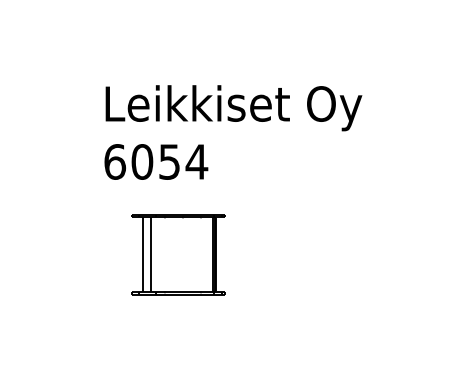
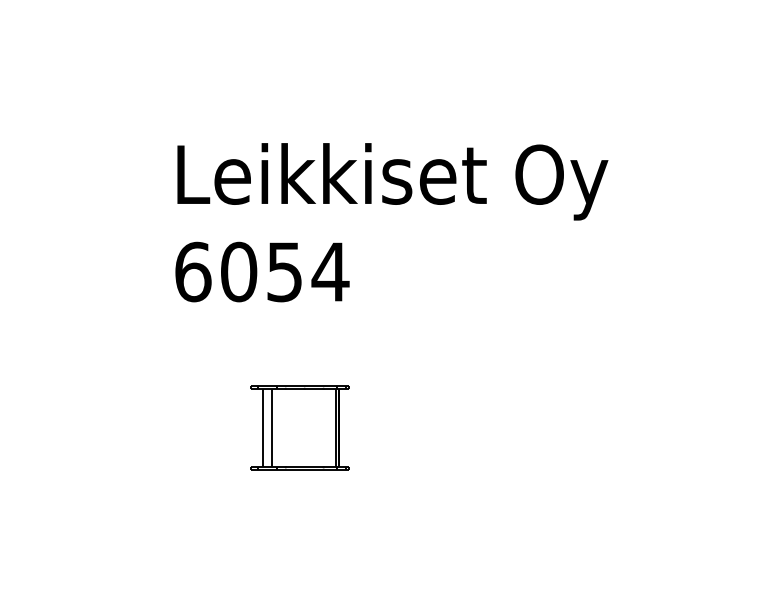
part: (178, 254) -> (299, 427), size x0.62

